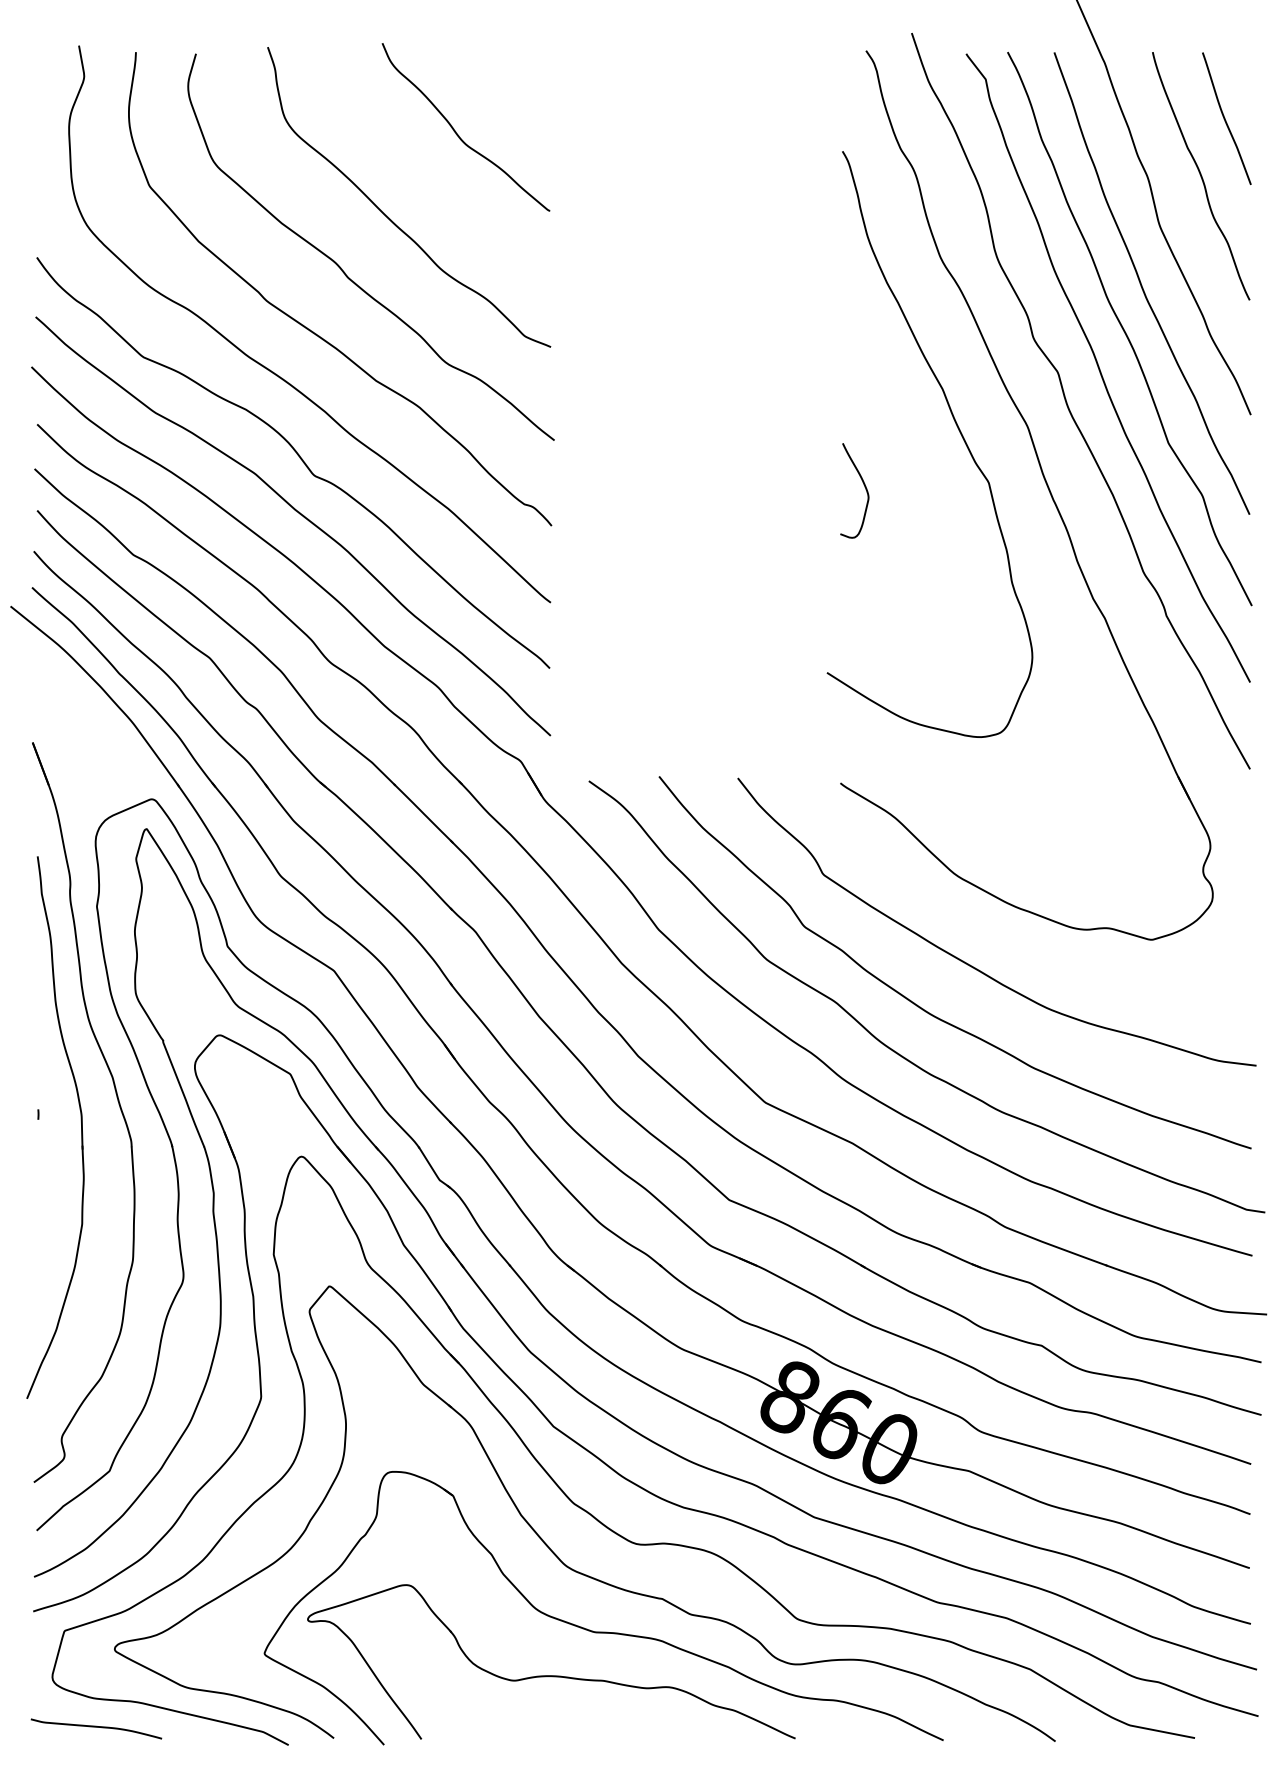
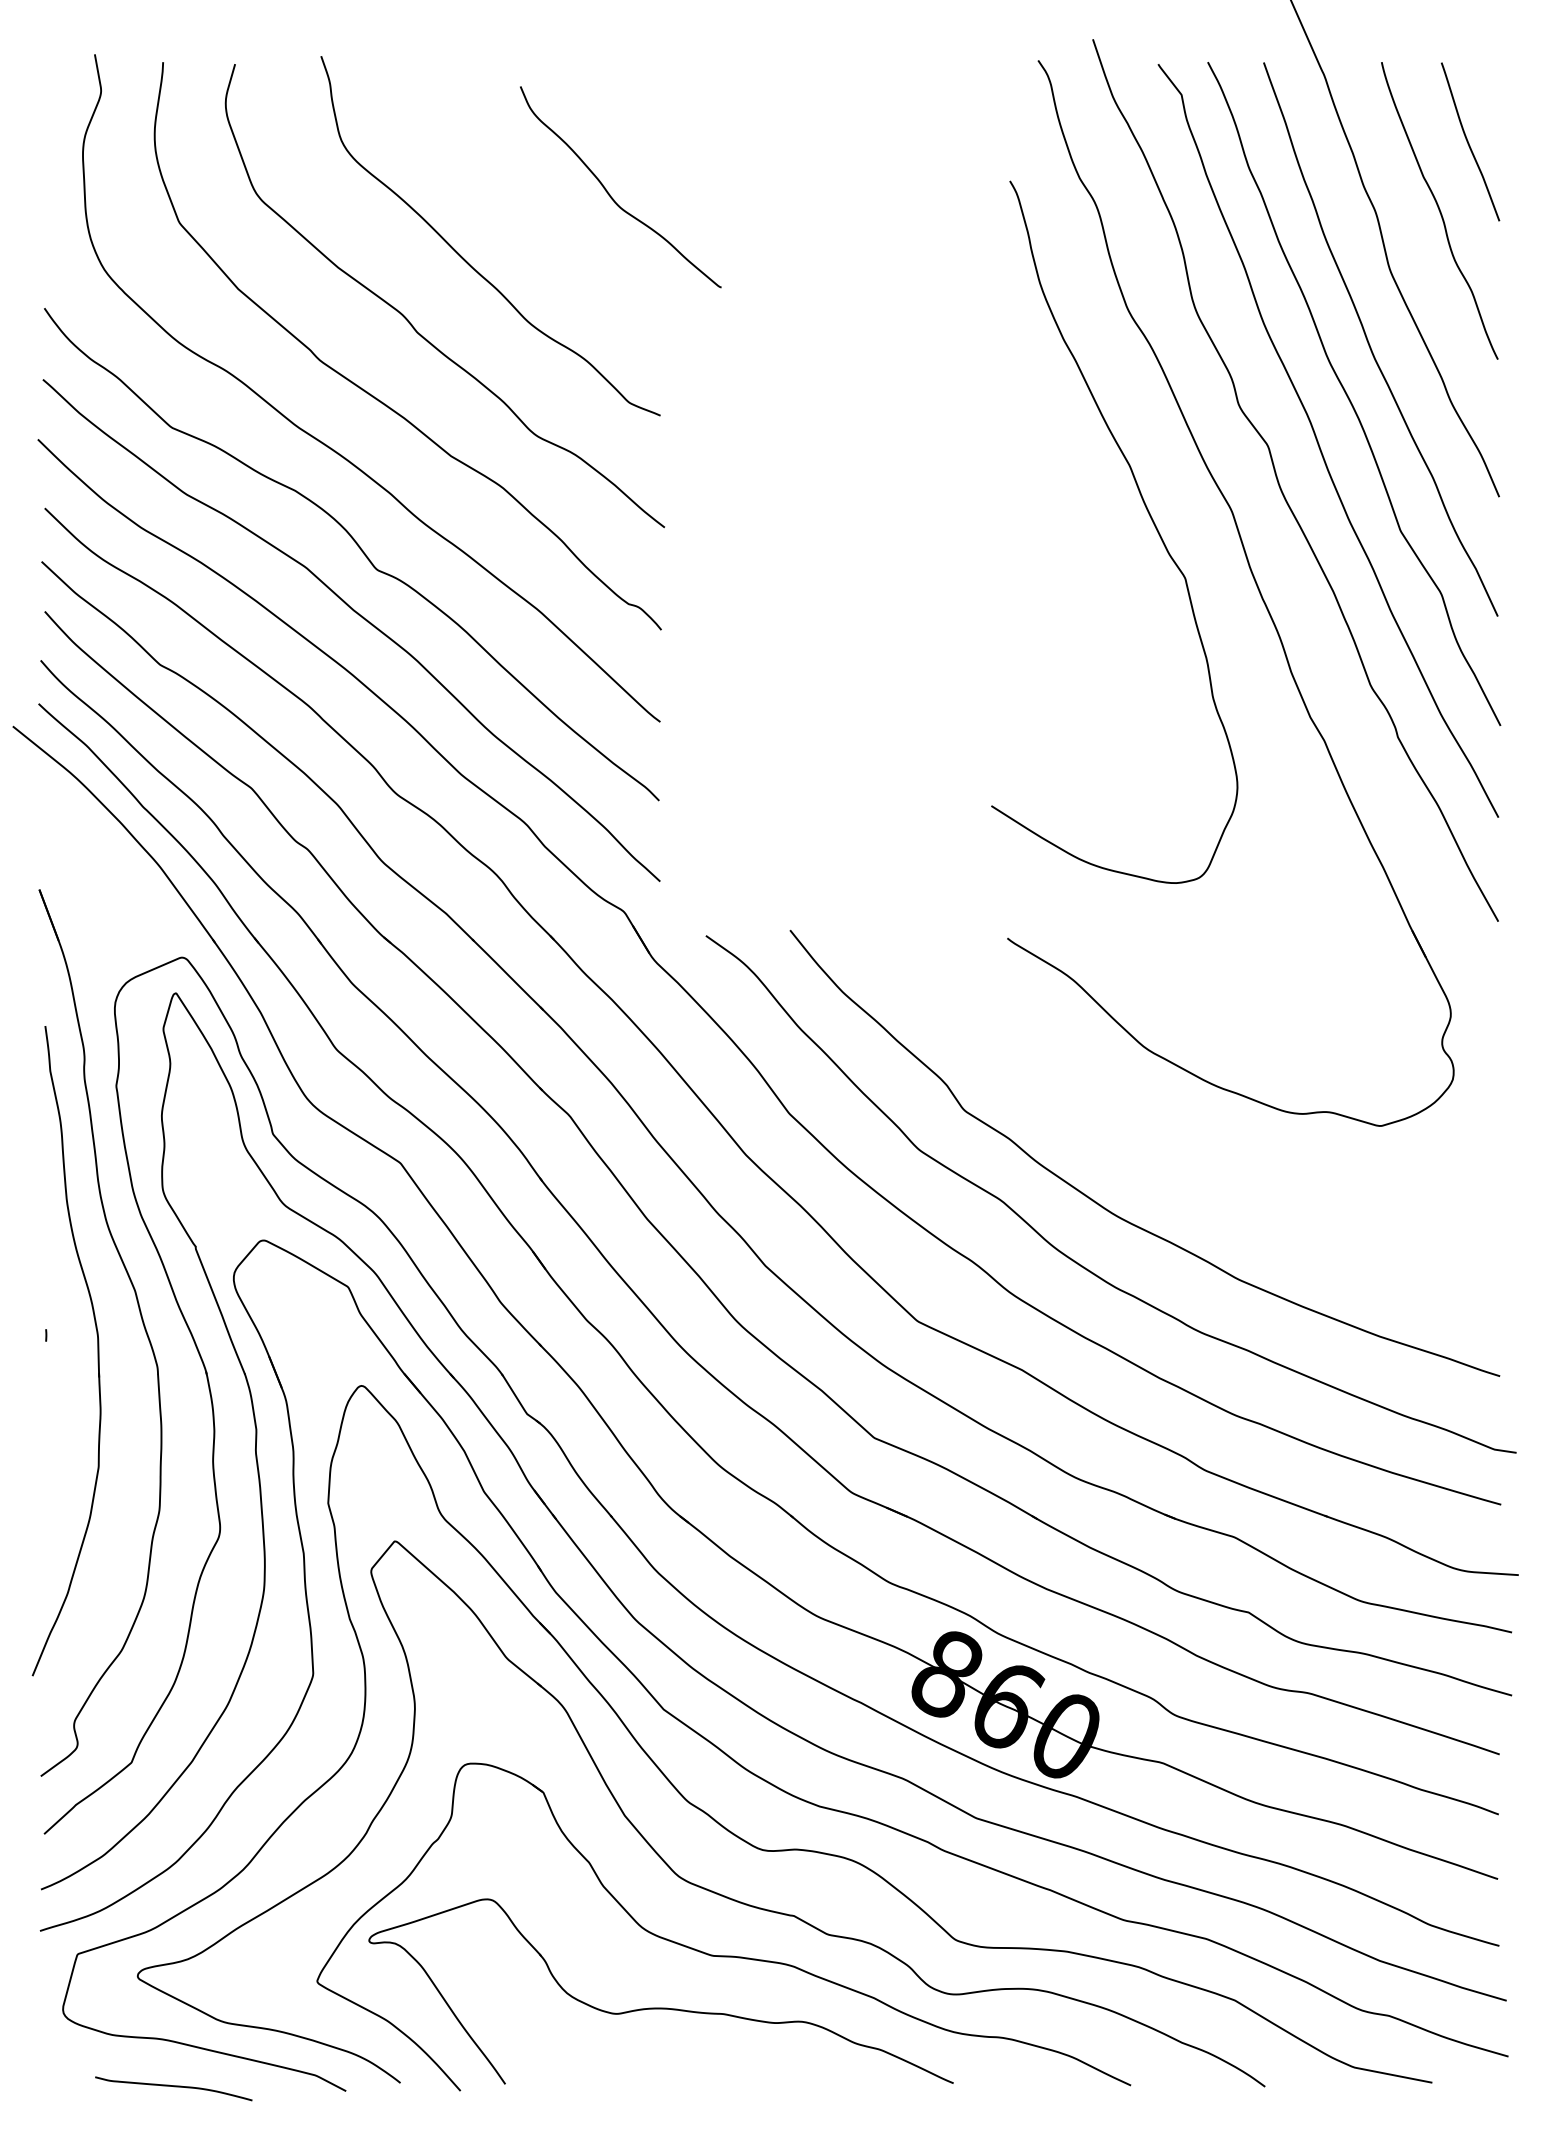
curve: (457, 133) -> (610, 194), moved
curve: (864, 487) -> (1036, 583), removed
curve: (971, 965) -> (1164, 1156), removed
curve: (97, 1727) -> (174, 2087), moved

